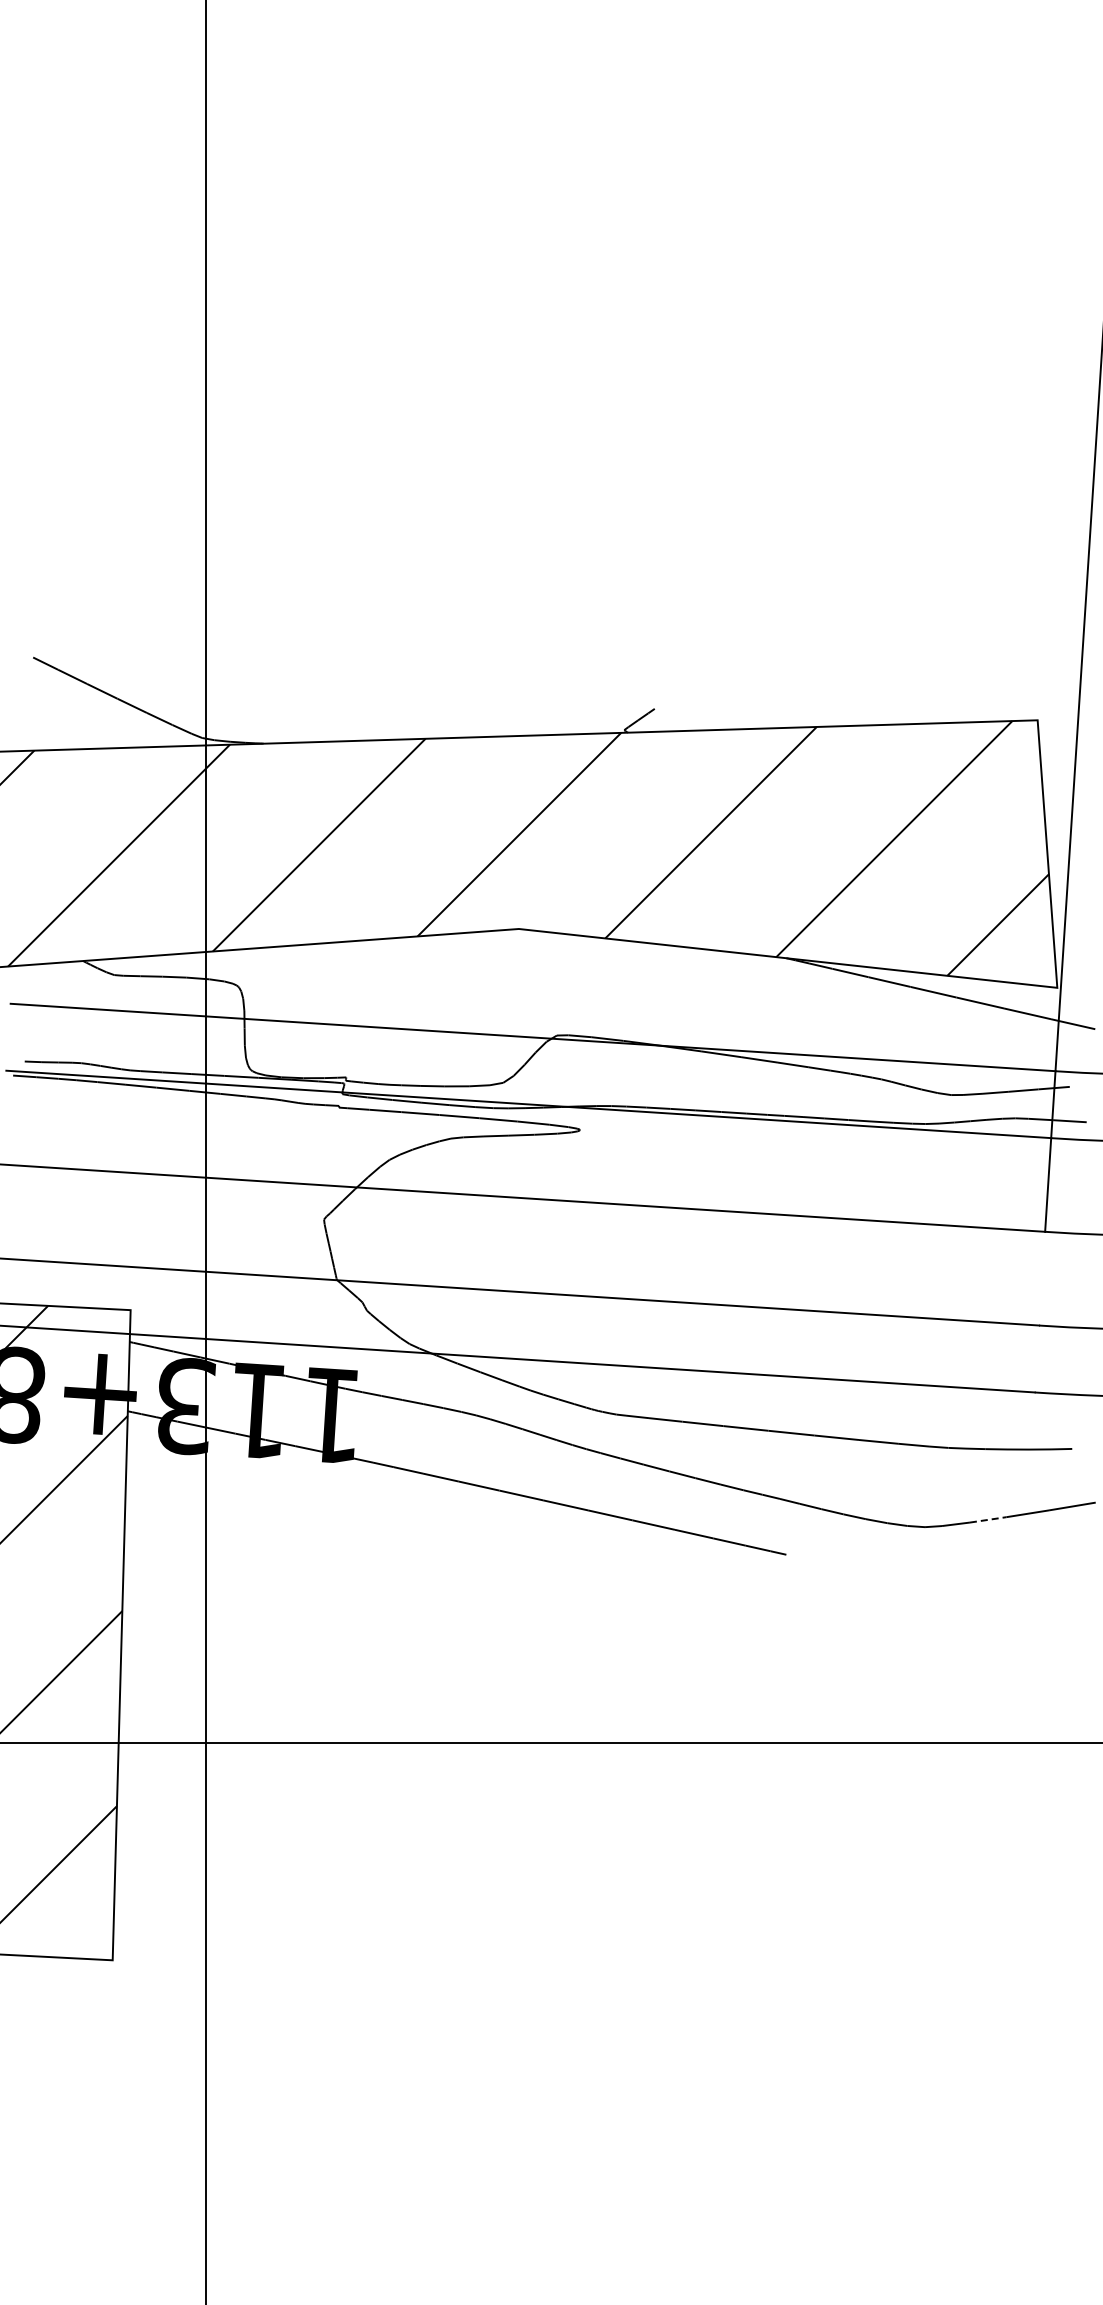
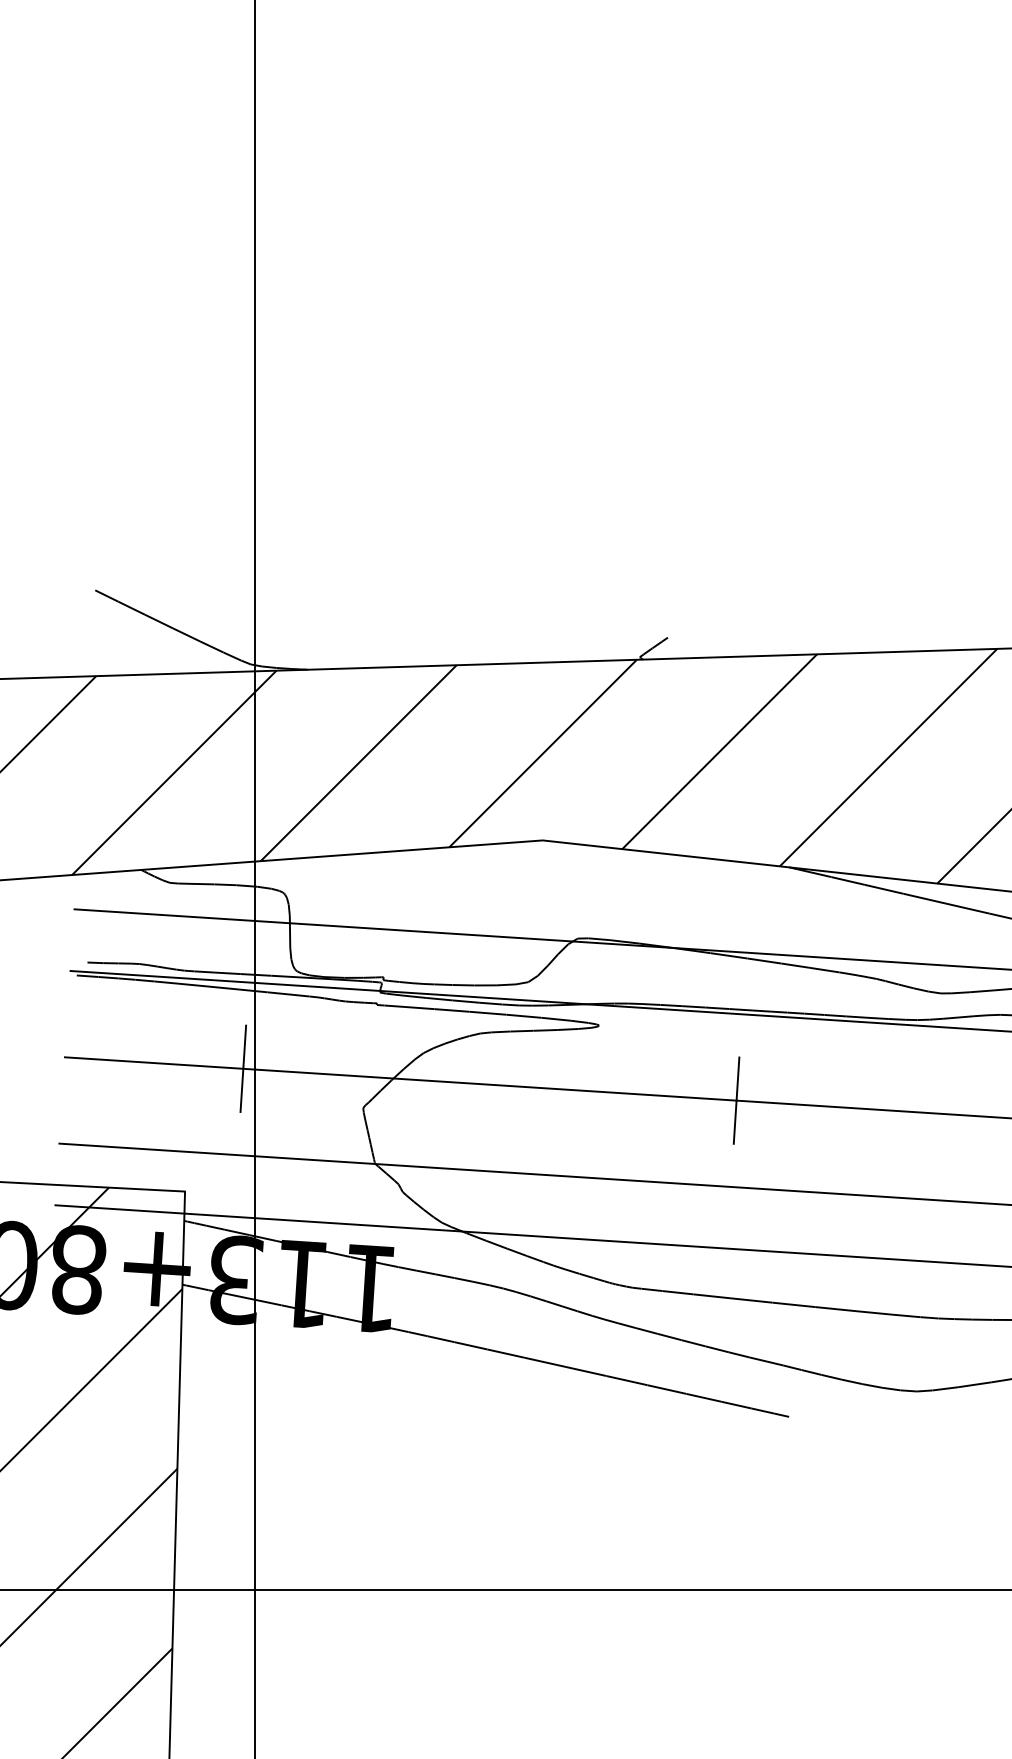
line: (193, 1176) -> (242, 1068), added
line: (729, 1211) -> (736, 1100), added
line: (988, 1519) -> (975, 1384), dashed -> solid

